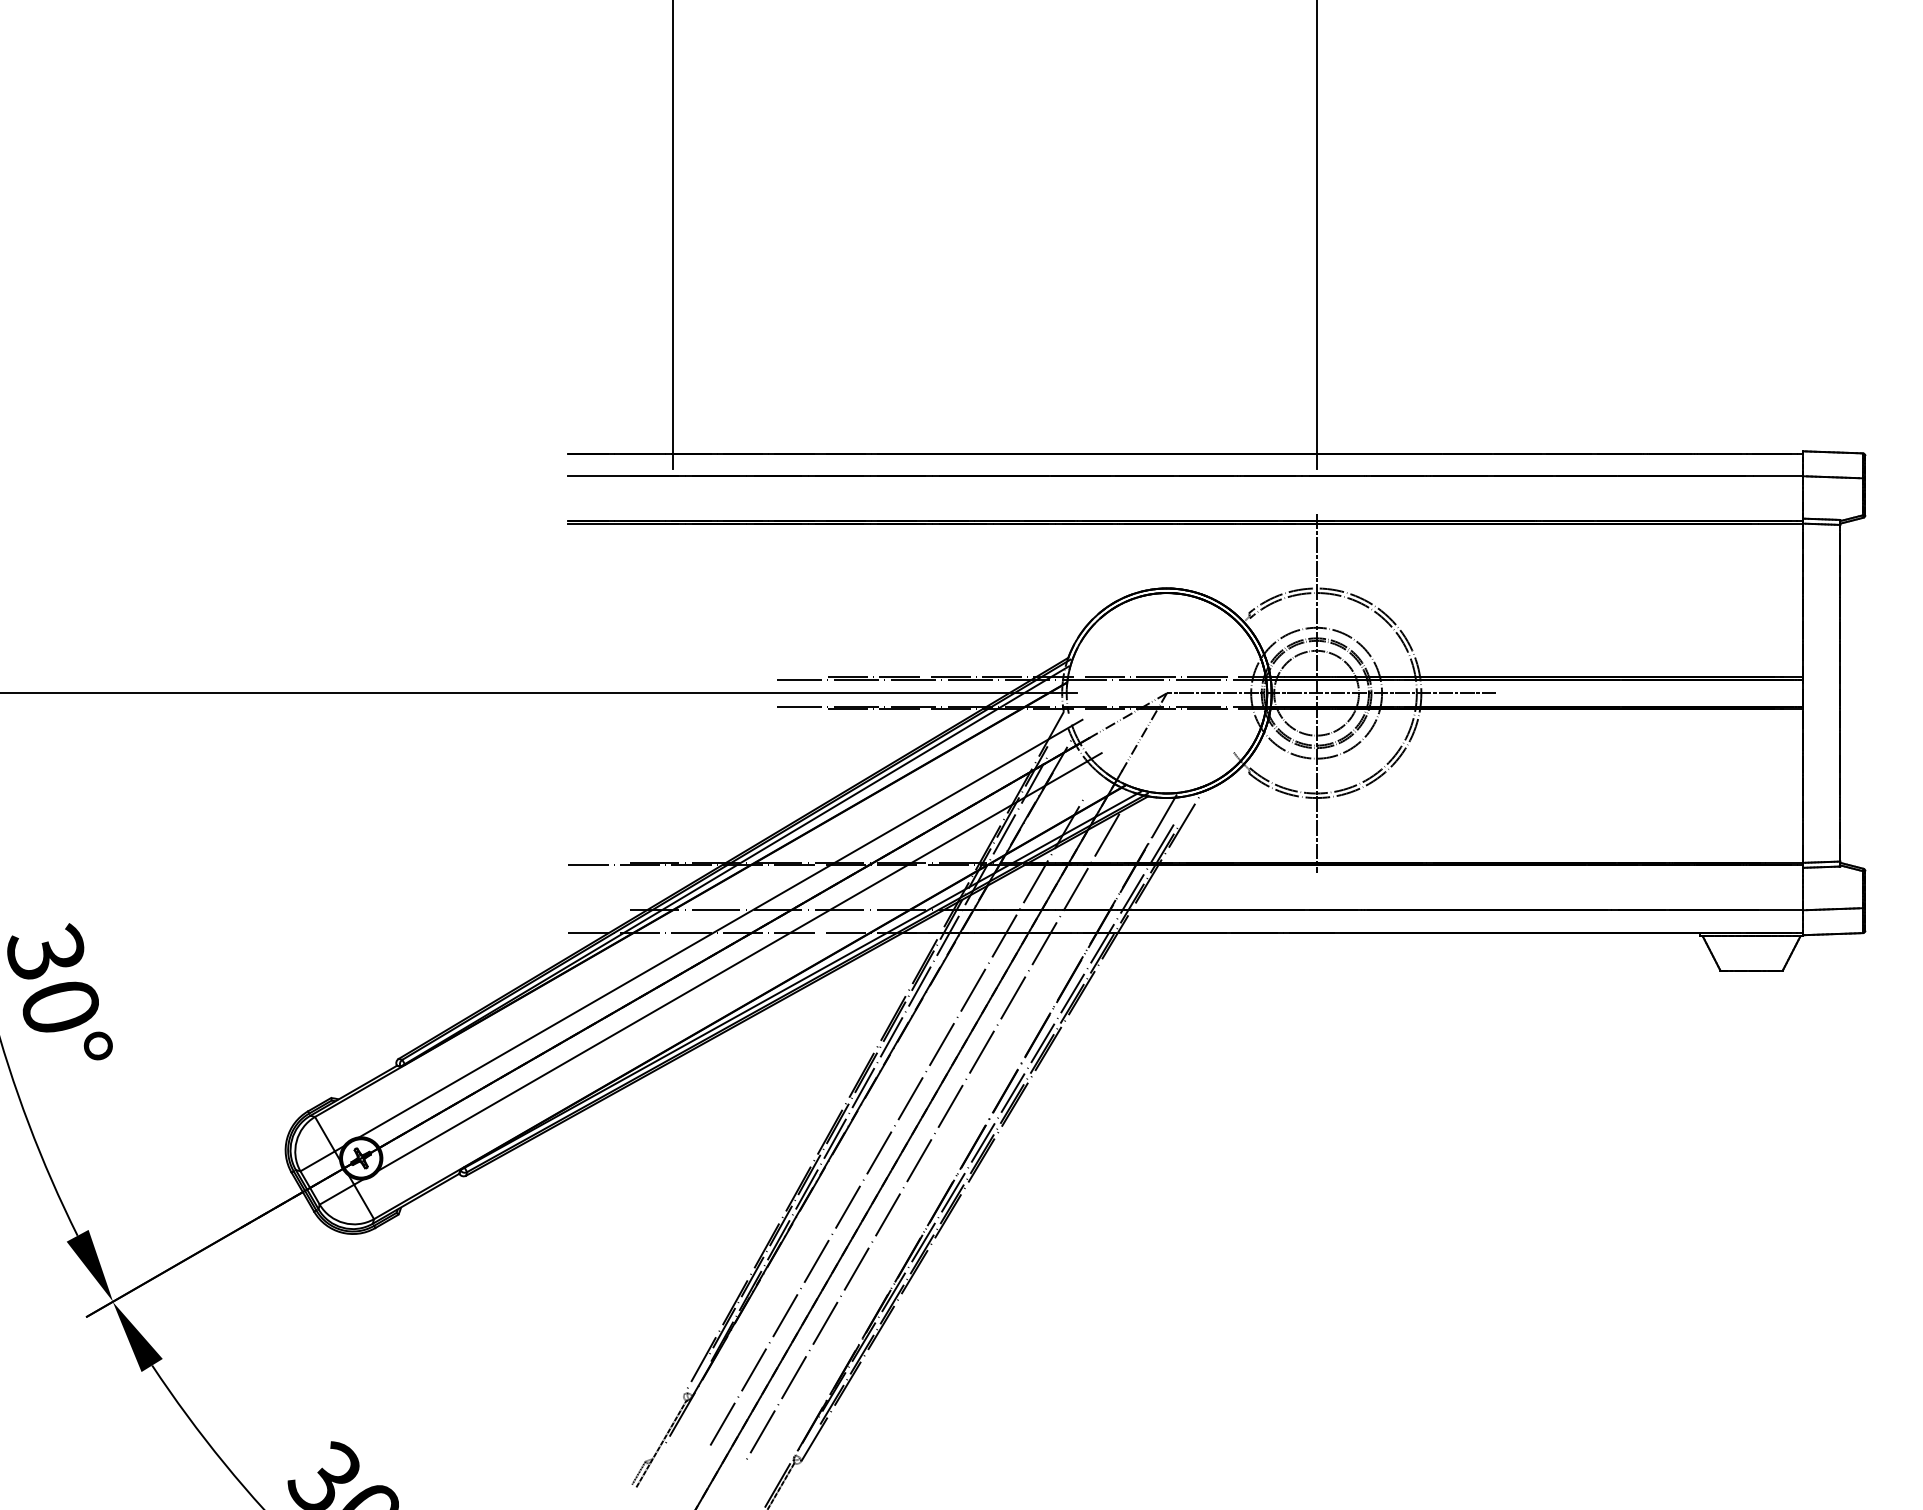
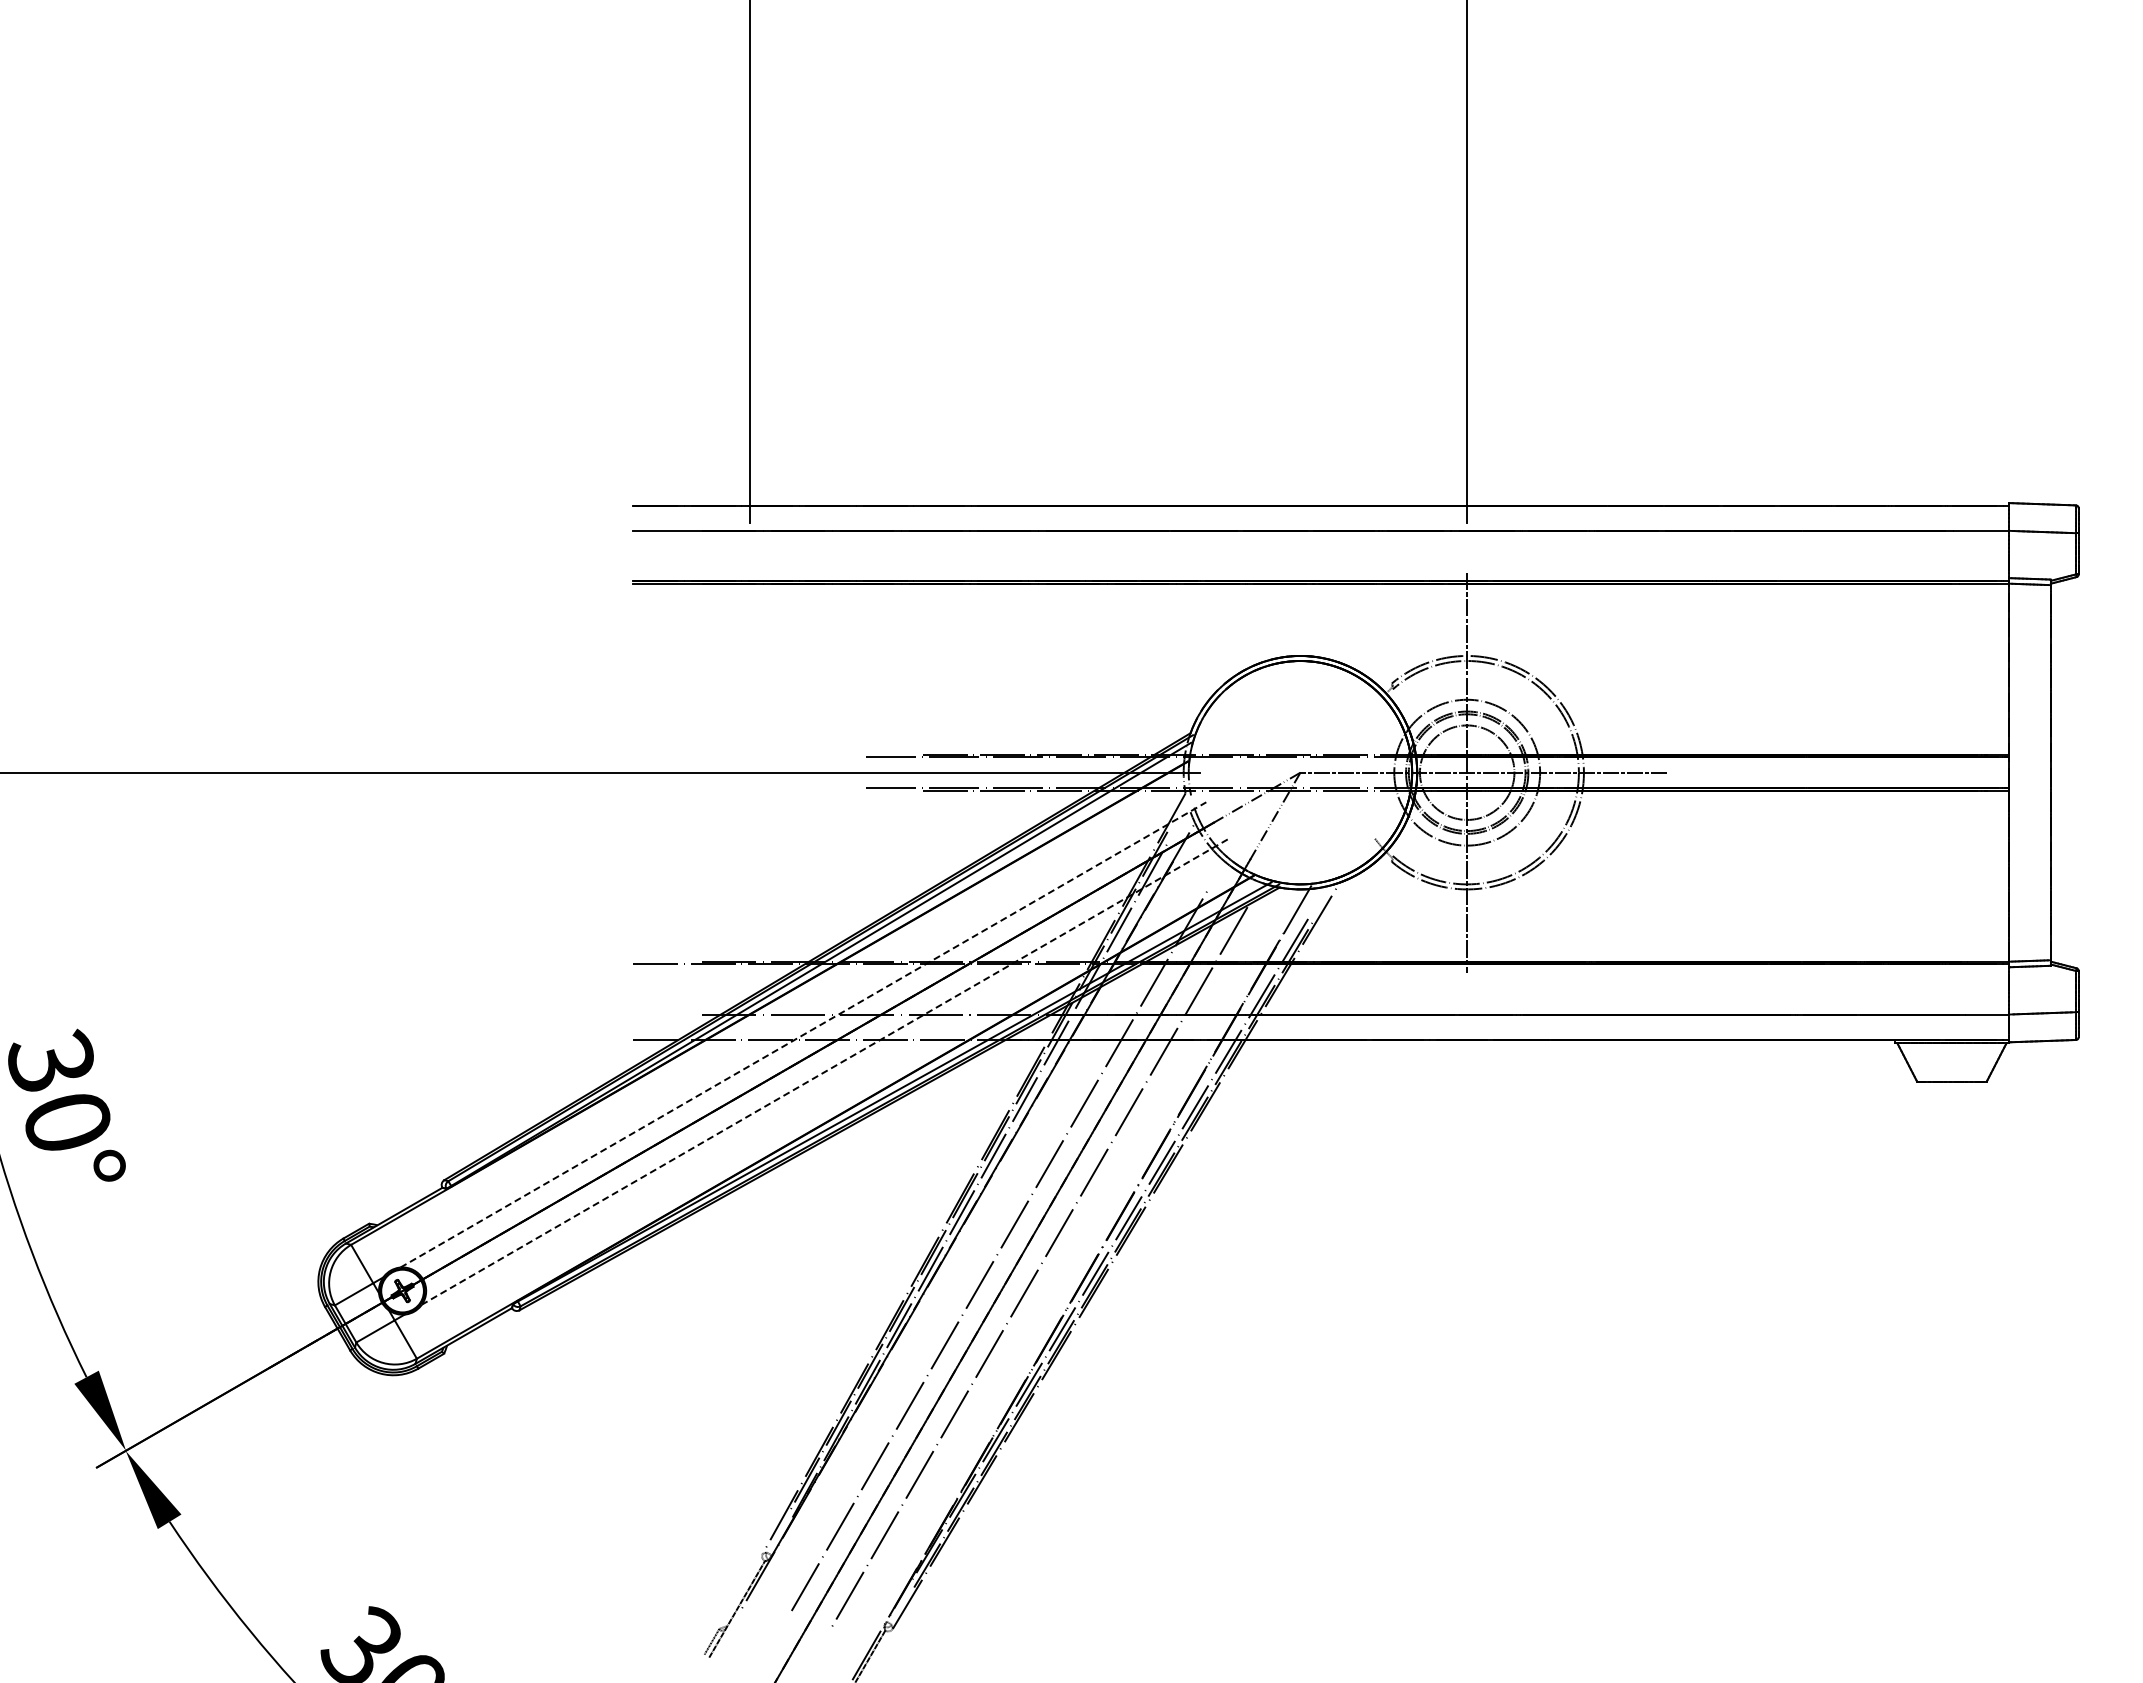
line: (720, 928) -> (803, 1034), solid -> dashed
line: (739, 962) -> (824, 1072), solid -> dashed

